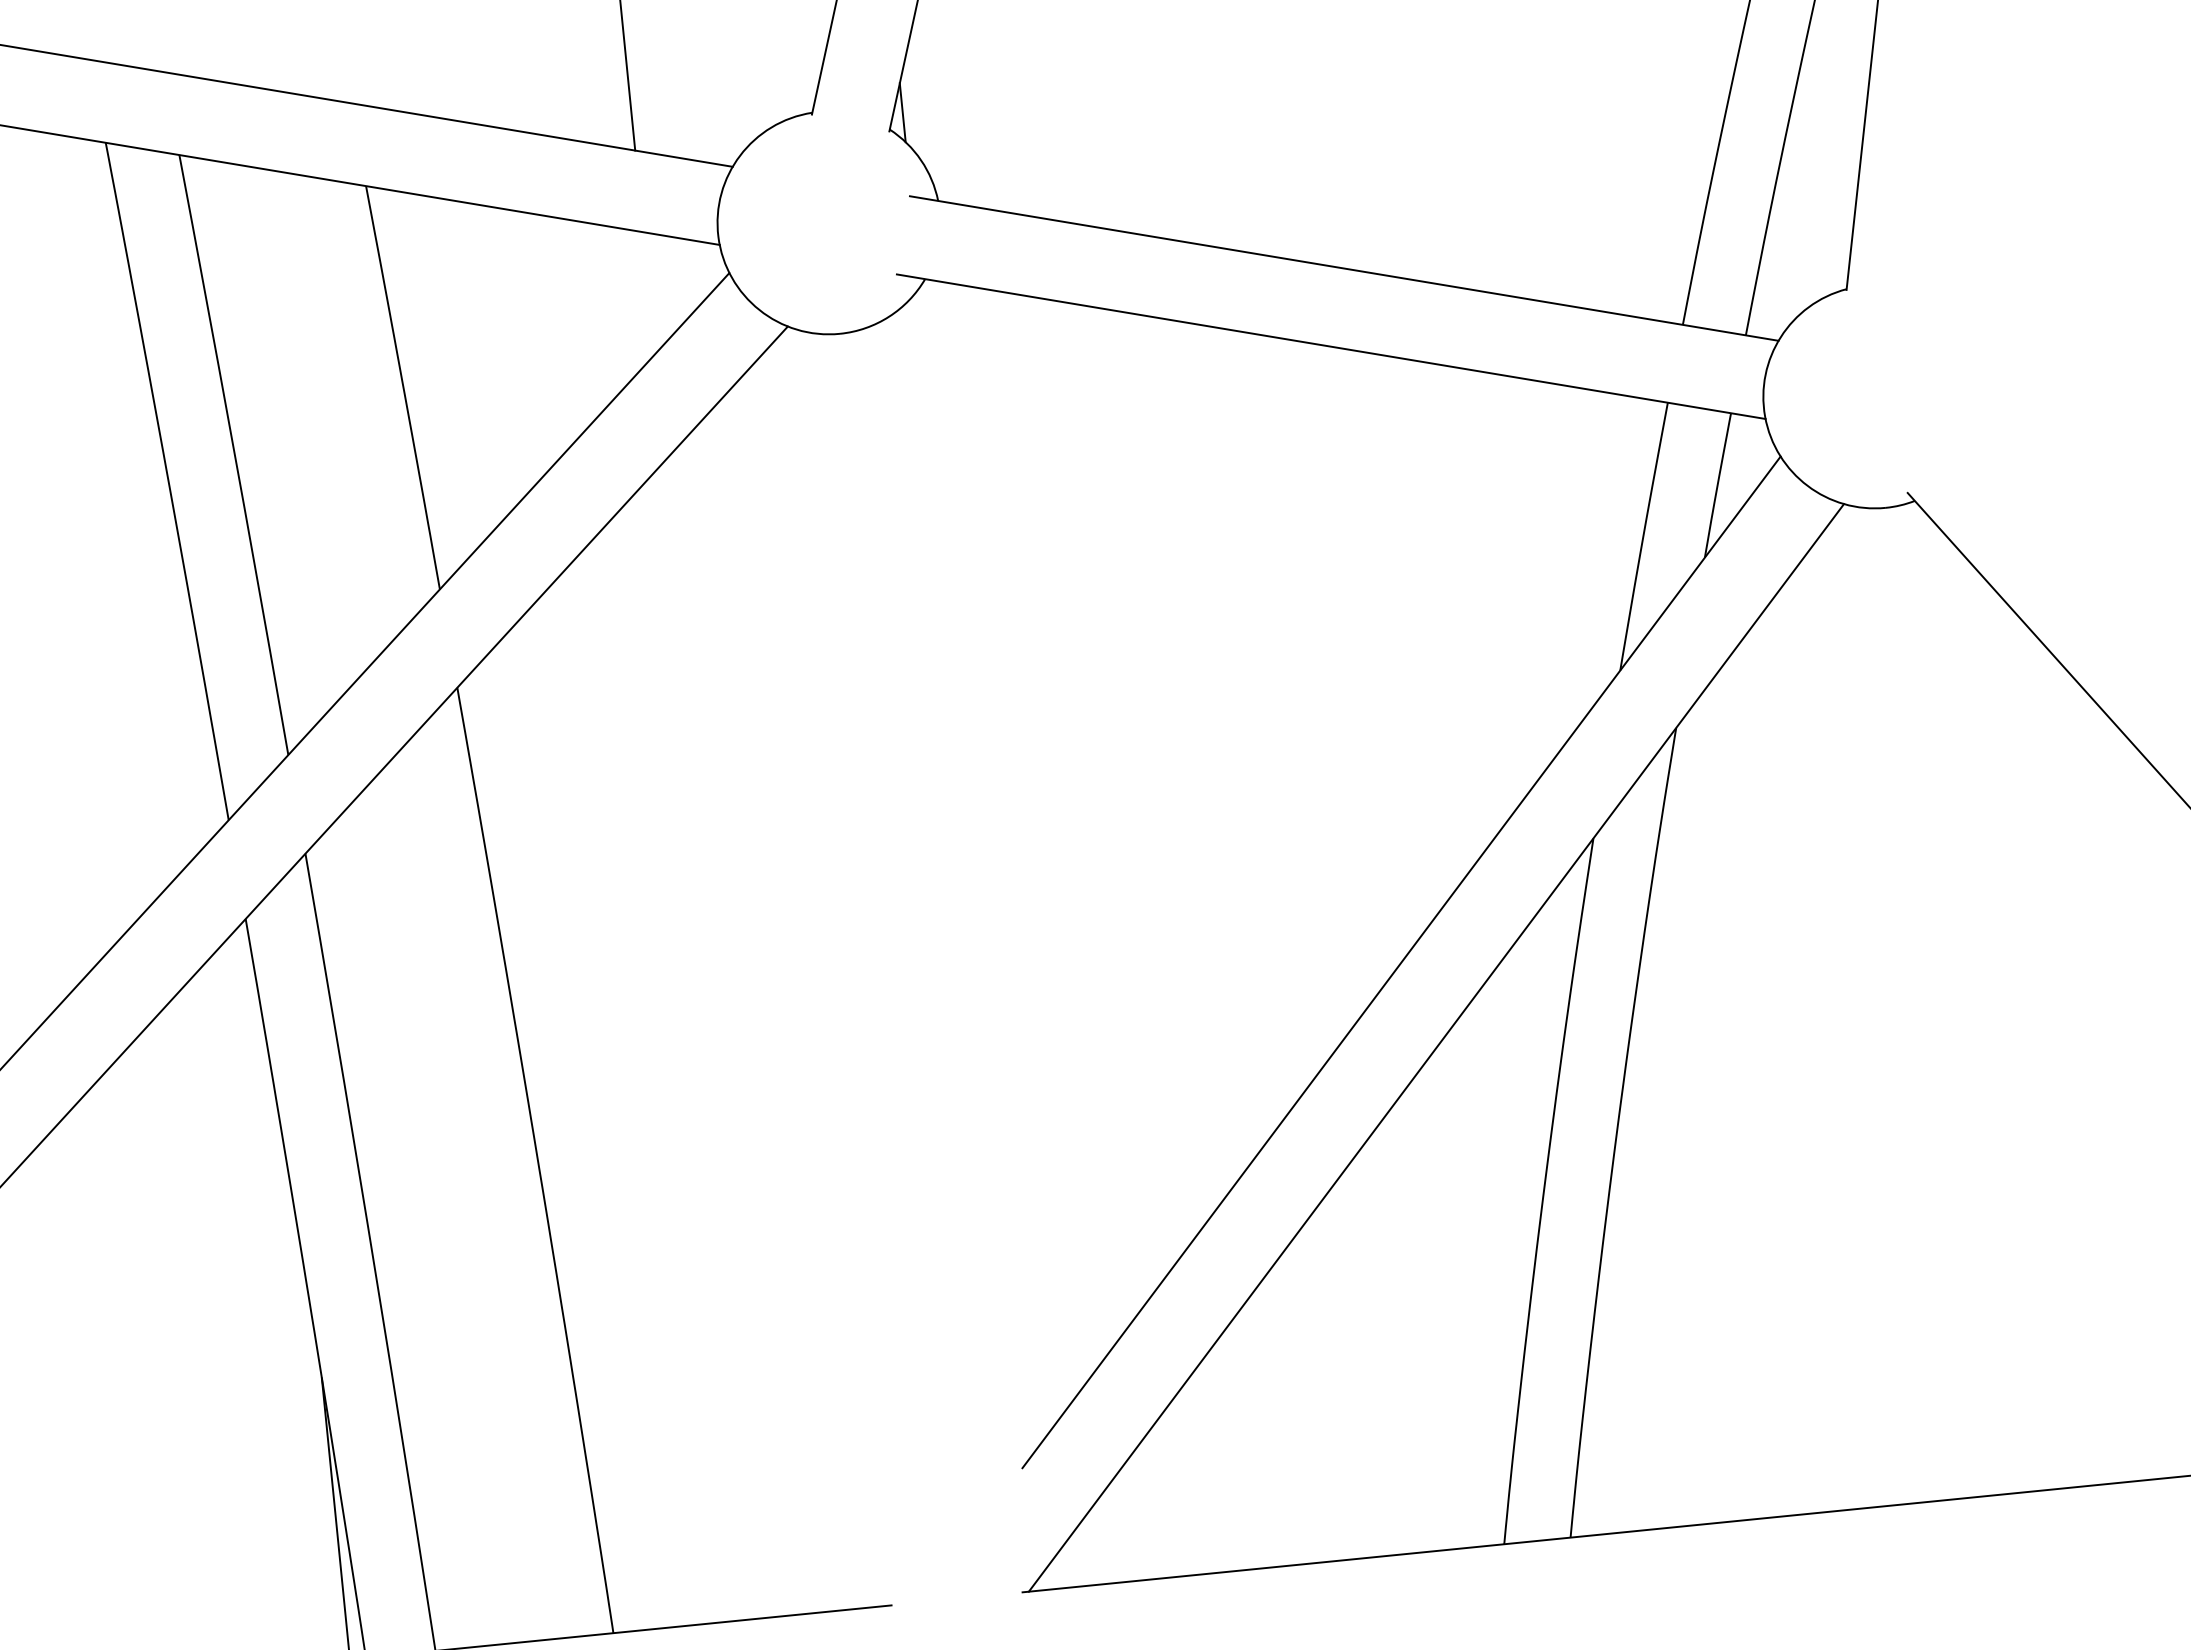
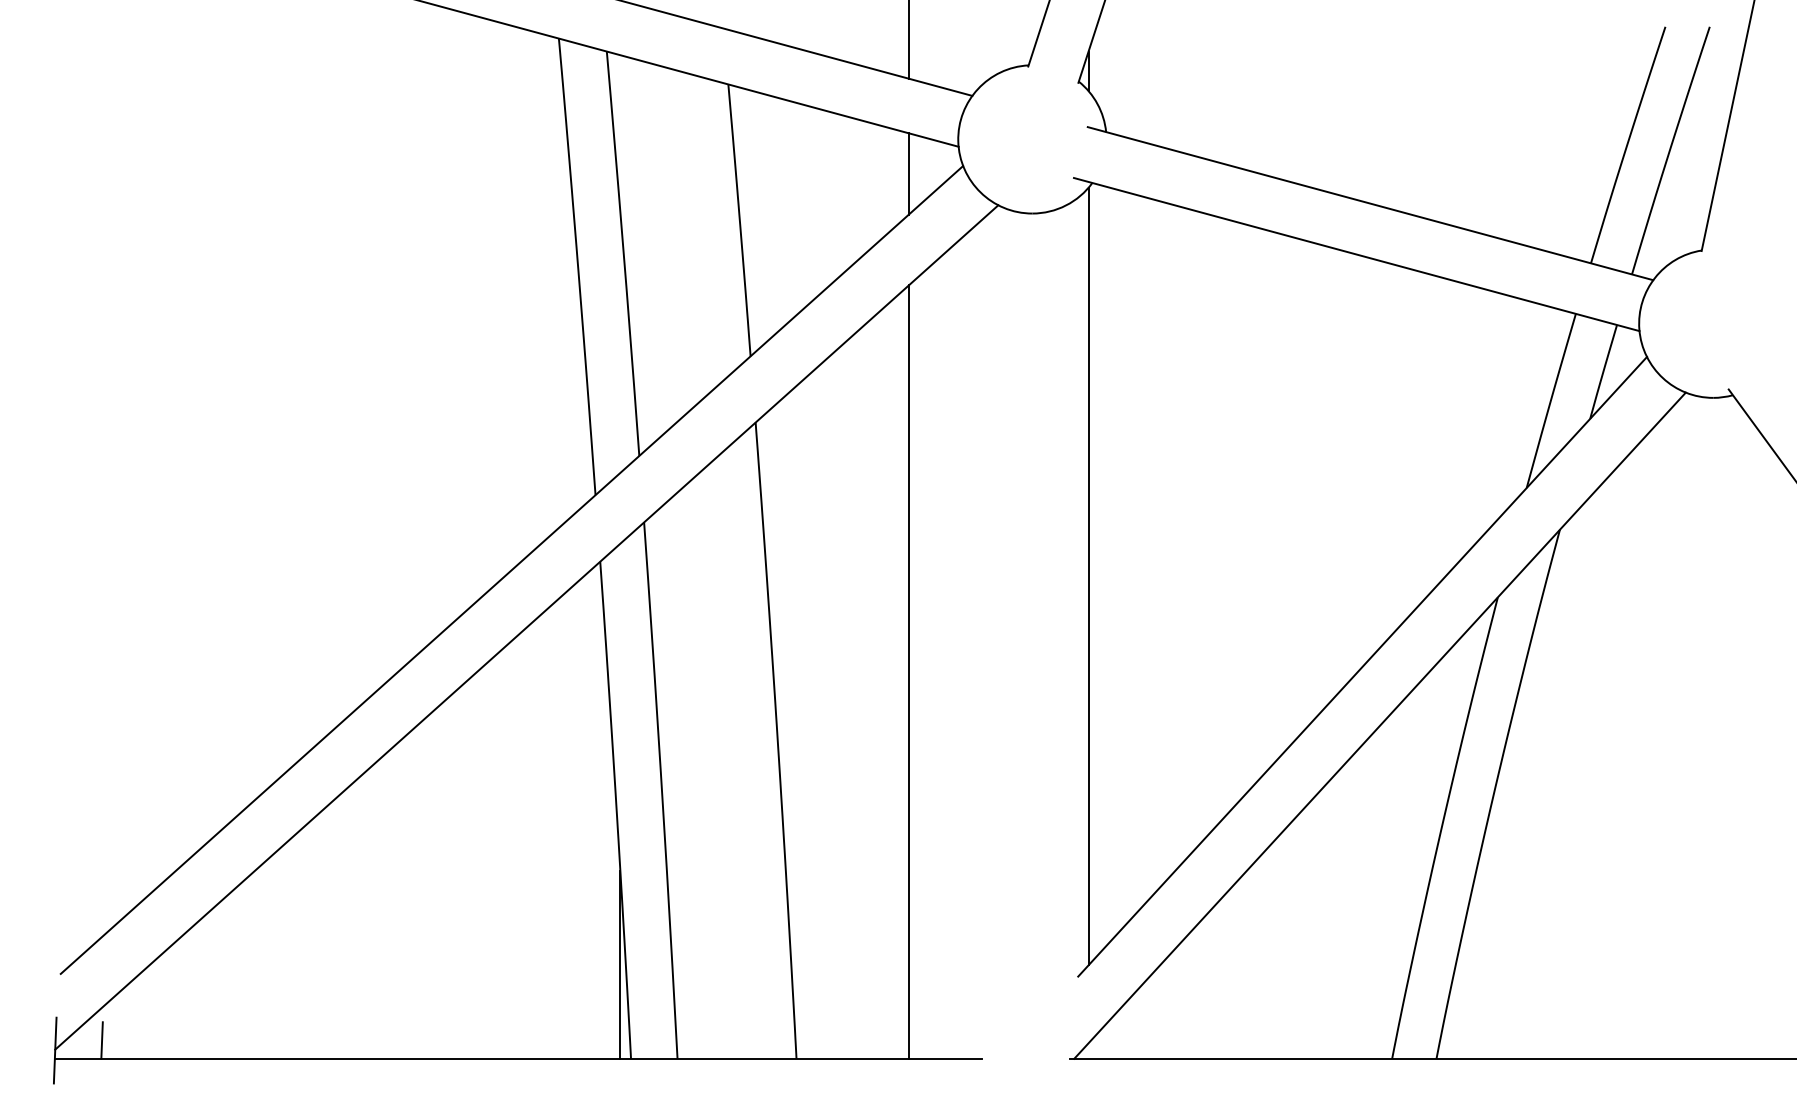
line: (648, 292) -> (908, 173), added
line: (978, 868) -> (1088, 576), added
line: (723, 1037) -> (908, 671), added

